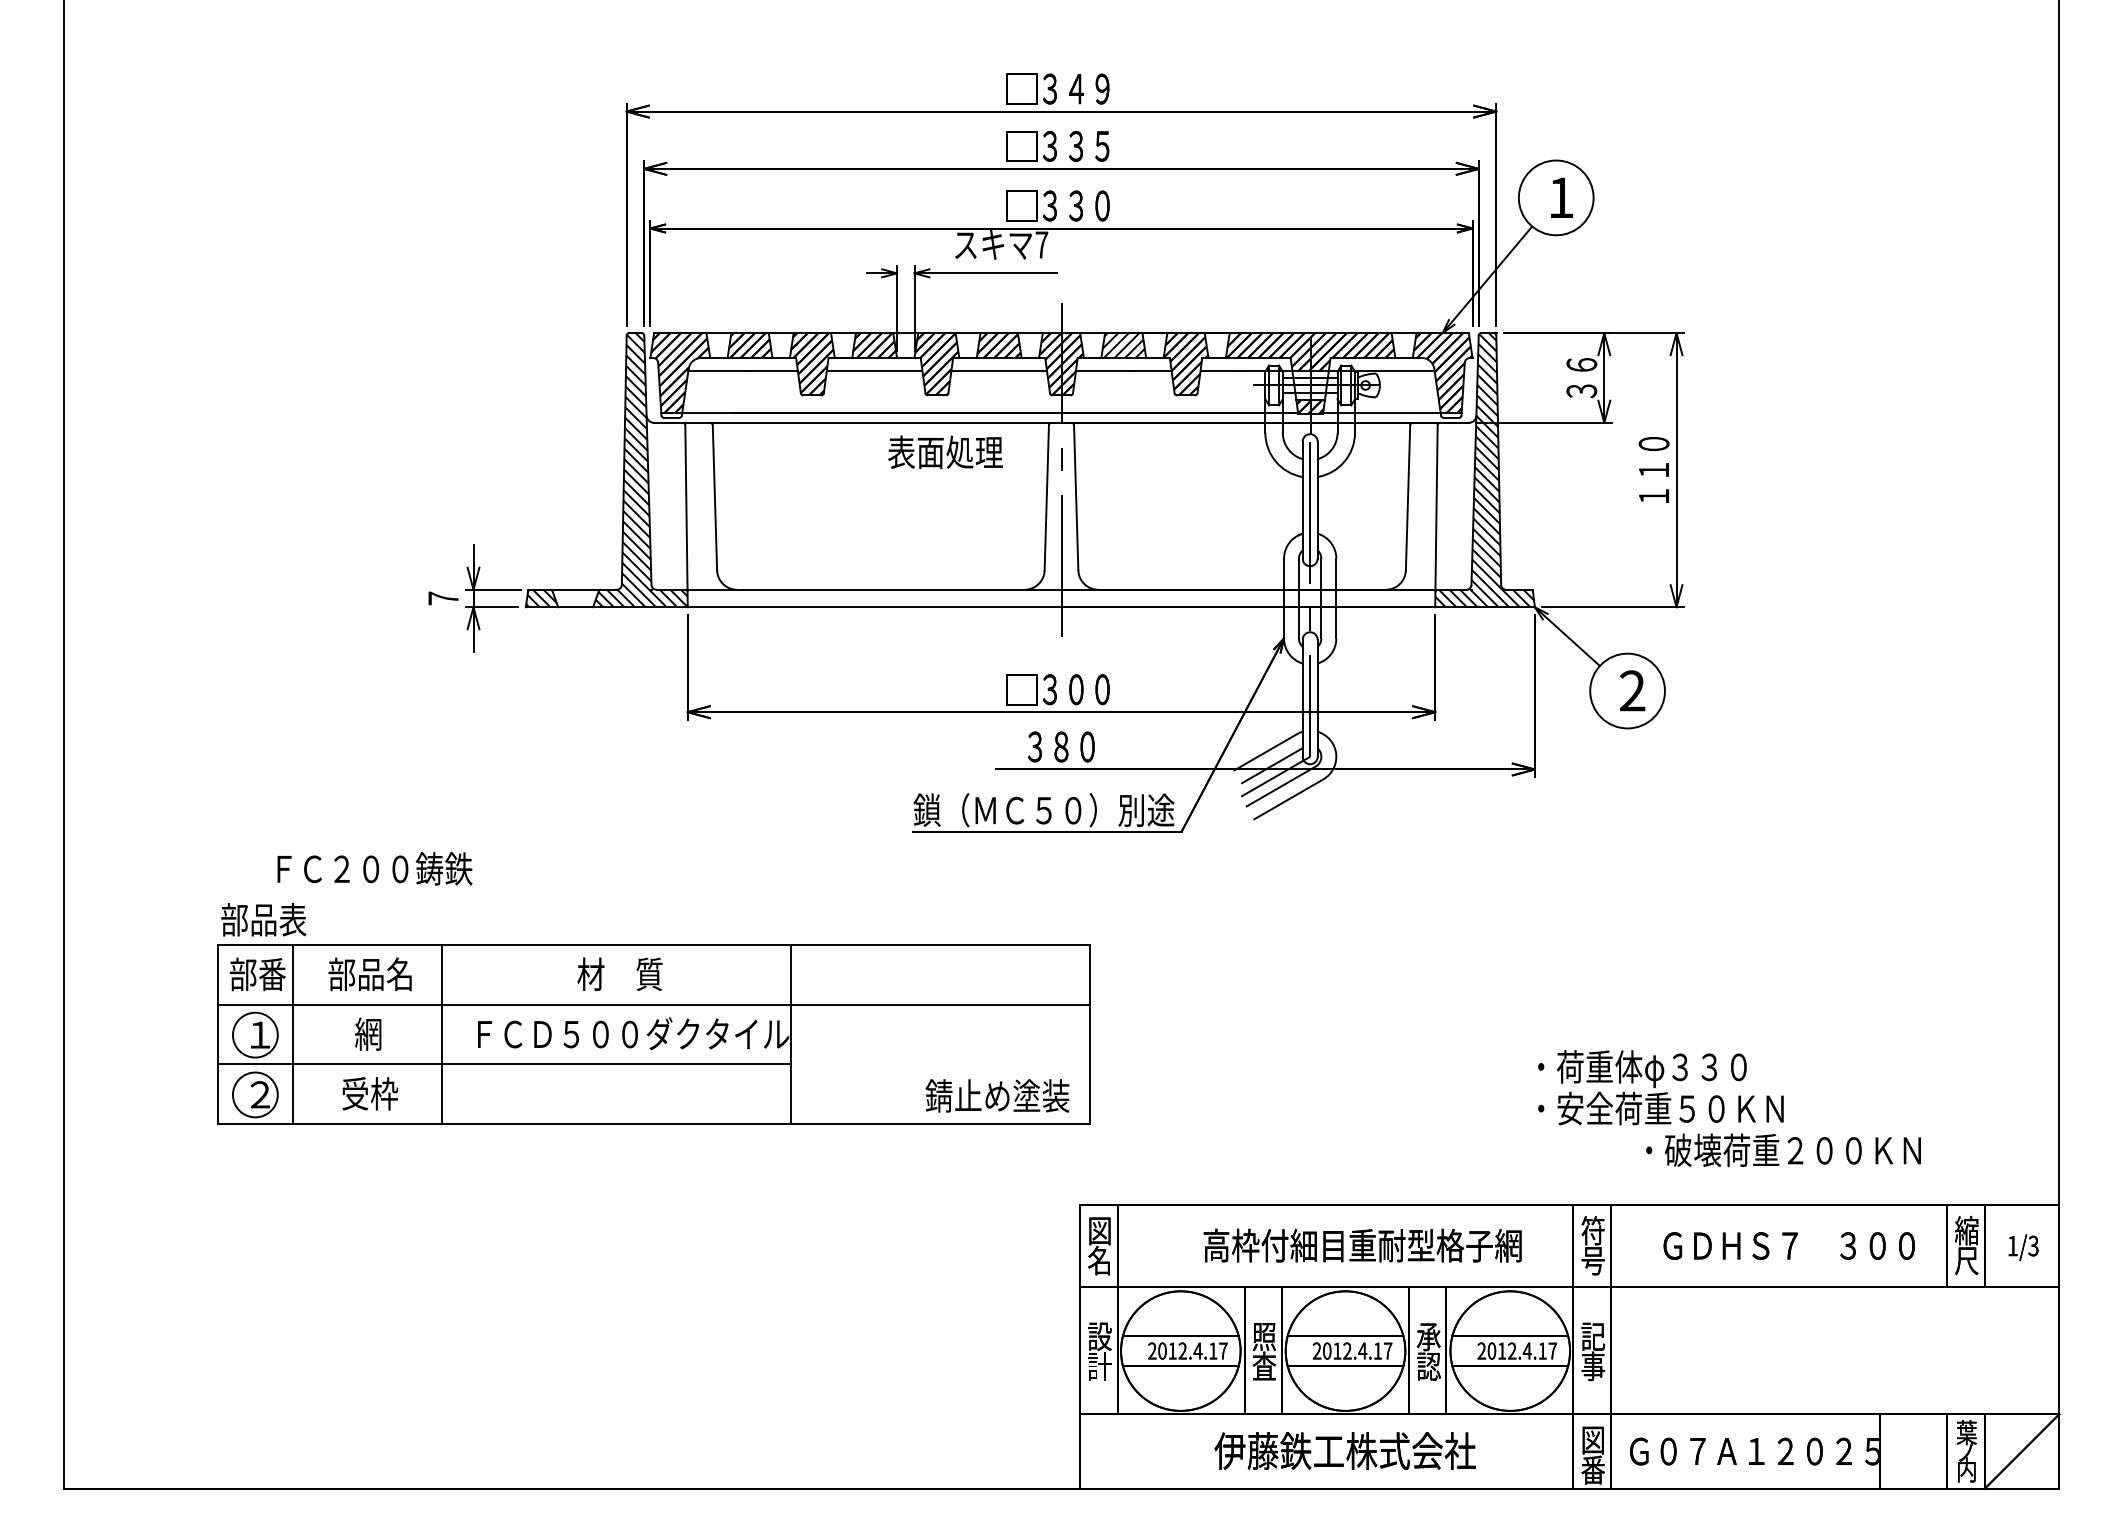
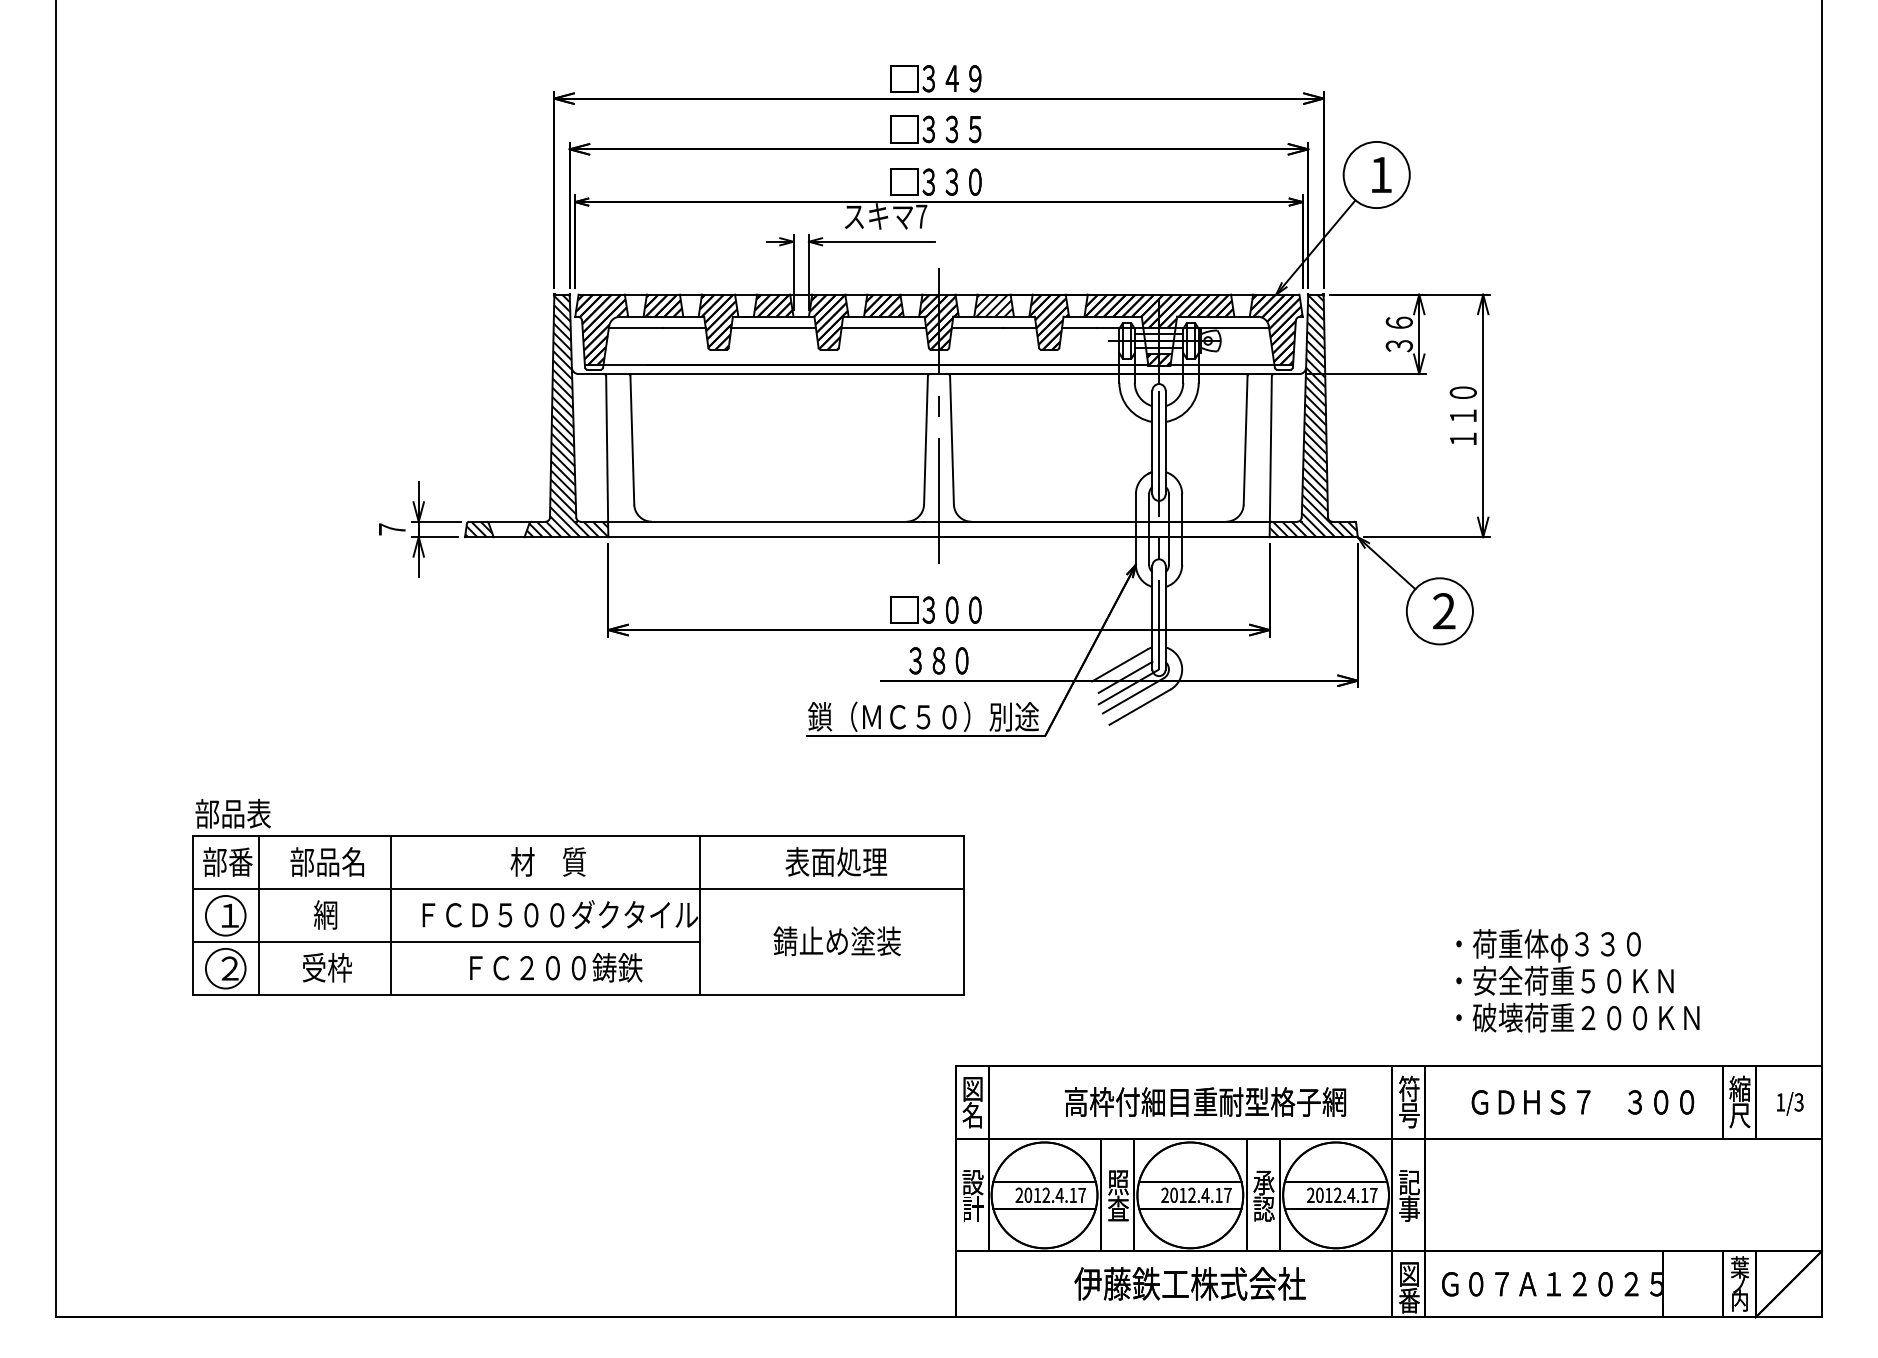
text: (945, 451) -> (836, 861), moved
text: (374, 868) -> (555, 967), moved
text: (1660, 1087) -> (1564, 962), moved
text: (997, 1095) -> (837, 940), moved

